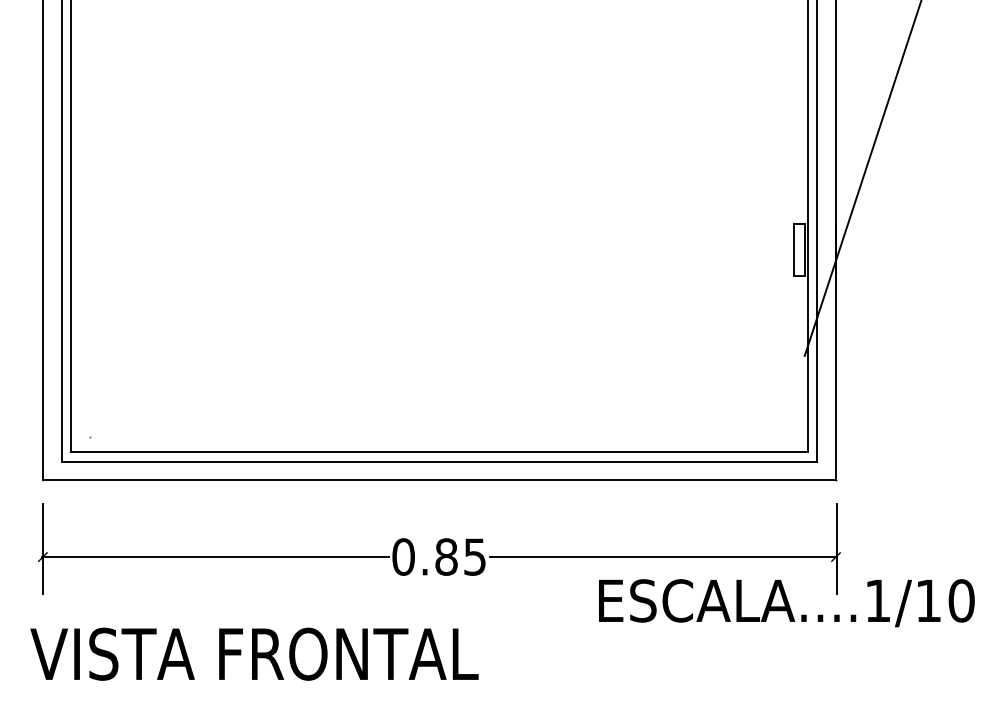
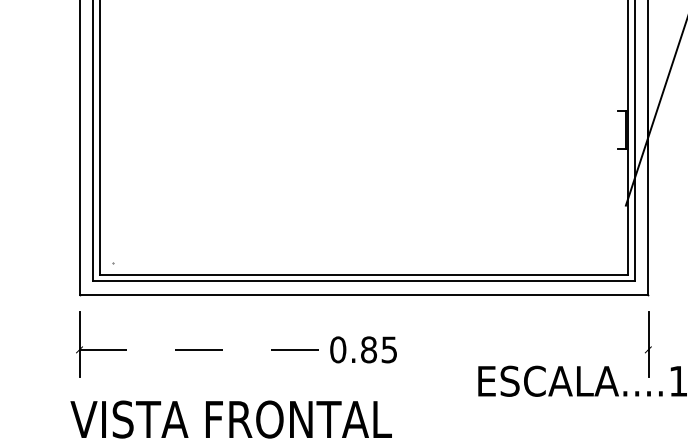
line: (793, 249) -> (617, 129), removed
line: (215, 557) -> (203, 350), solid -> dashed
line: (663, 557) -> (524, 350), removed

